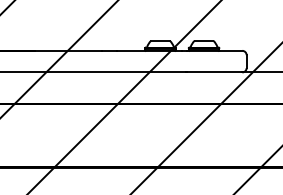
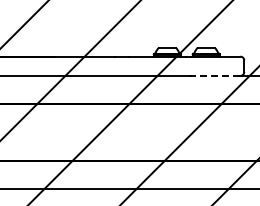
line: (214, 71) -> (215, 75), solid -> dashed

